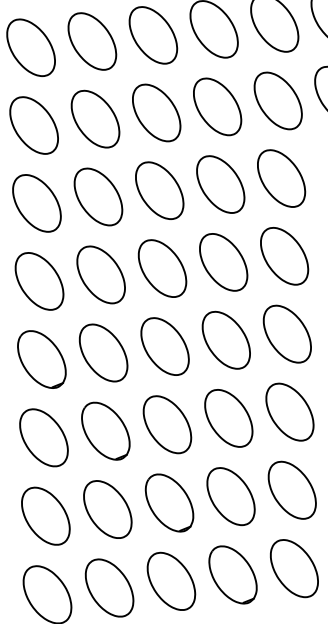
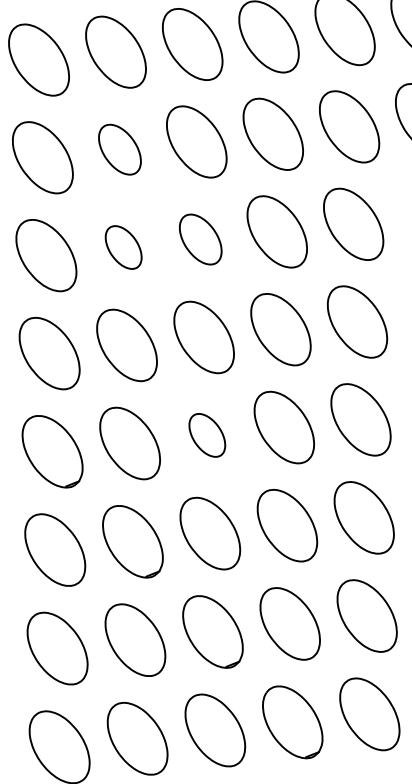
part: (95, 118) -> (119, 148), size x0.7
part: (159, 190) -> (200, 239), size x0.7
part: (98, 196) -> (123, 246), size x0.6
part: (164, 346) -> (206, 435), size x0.6

